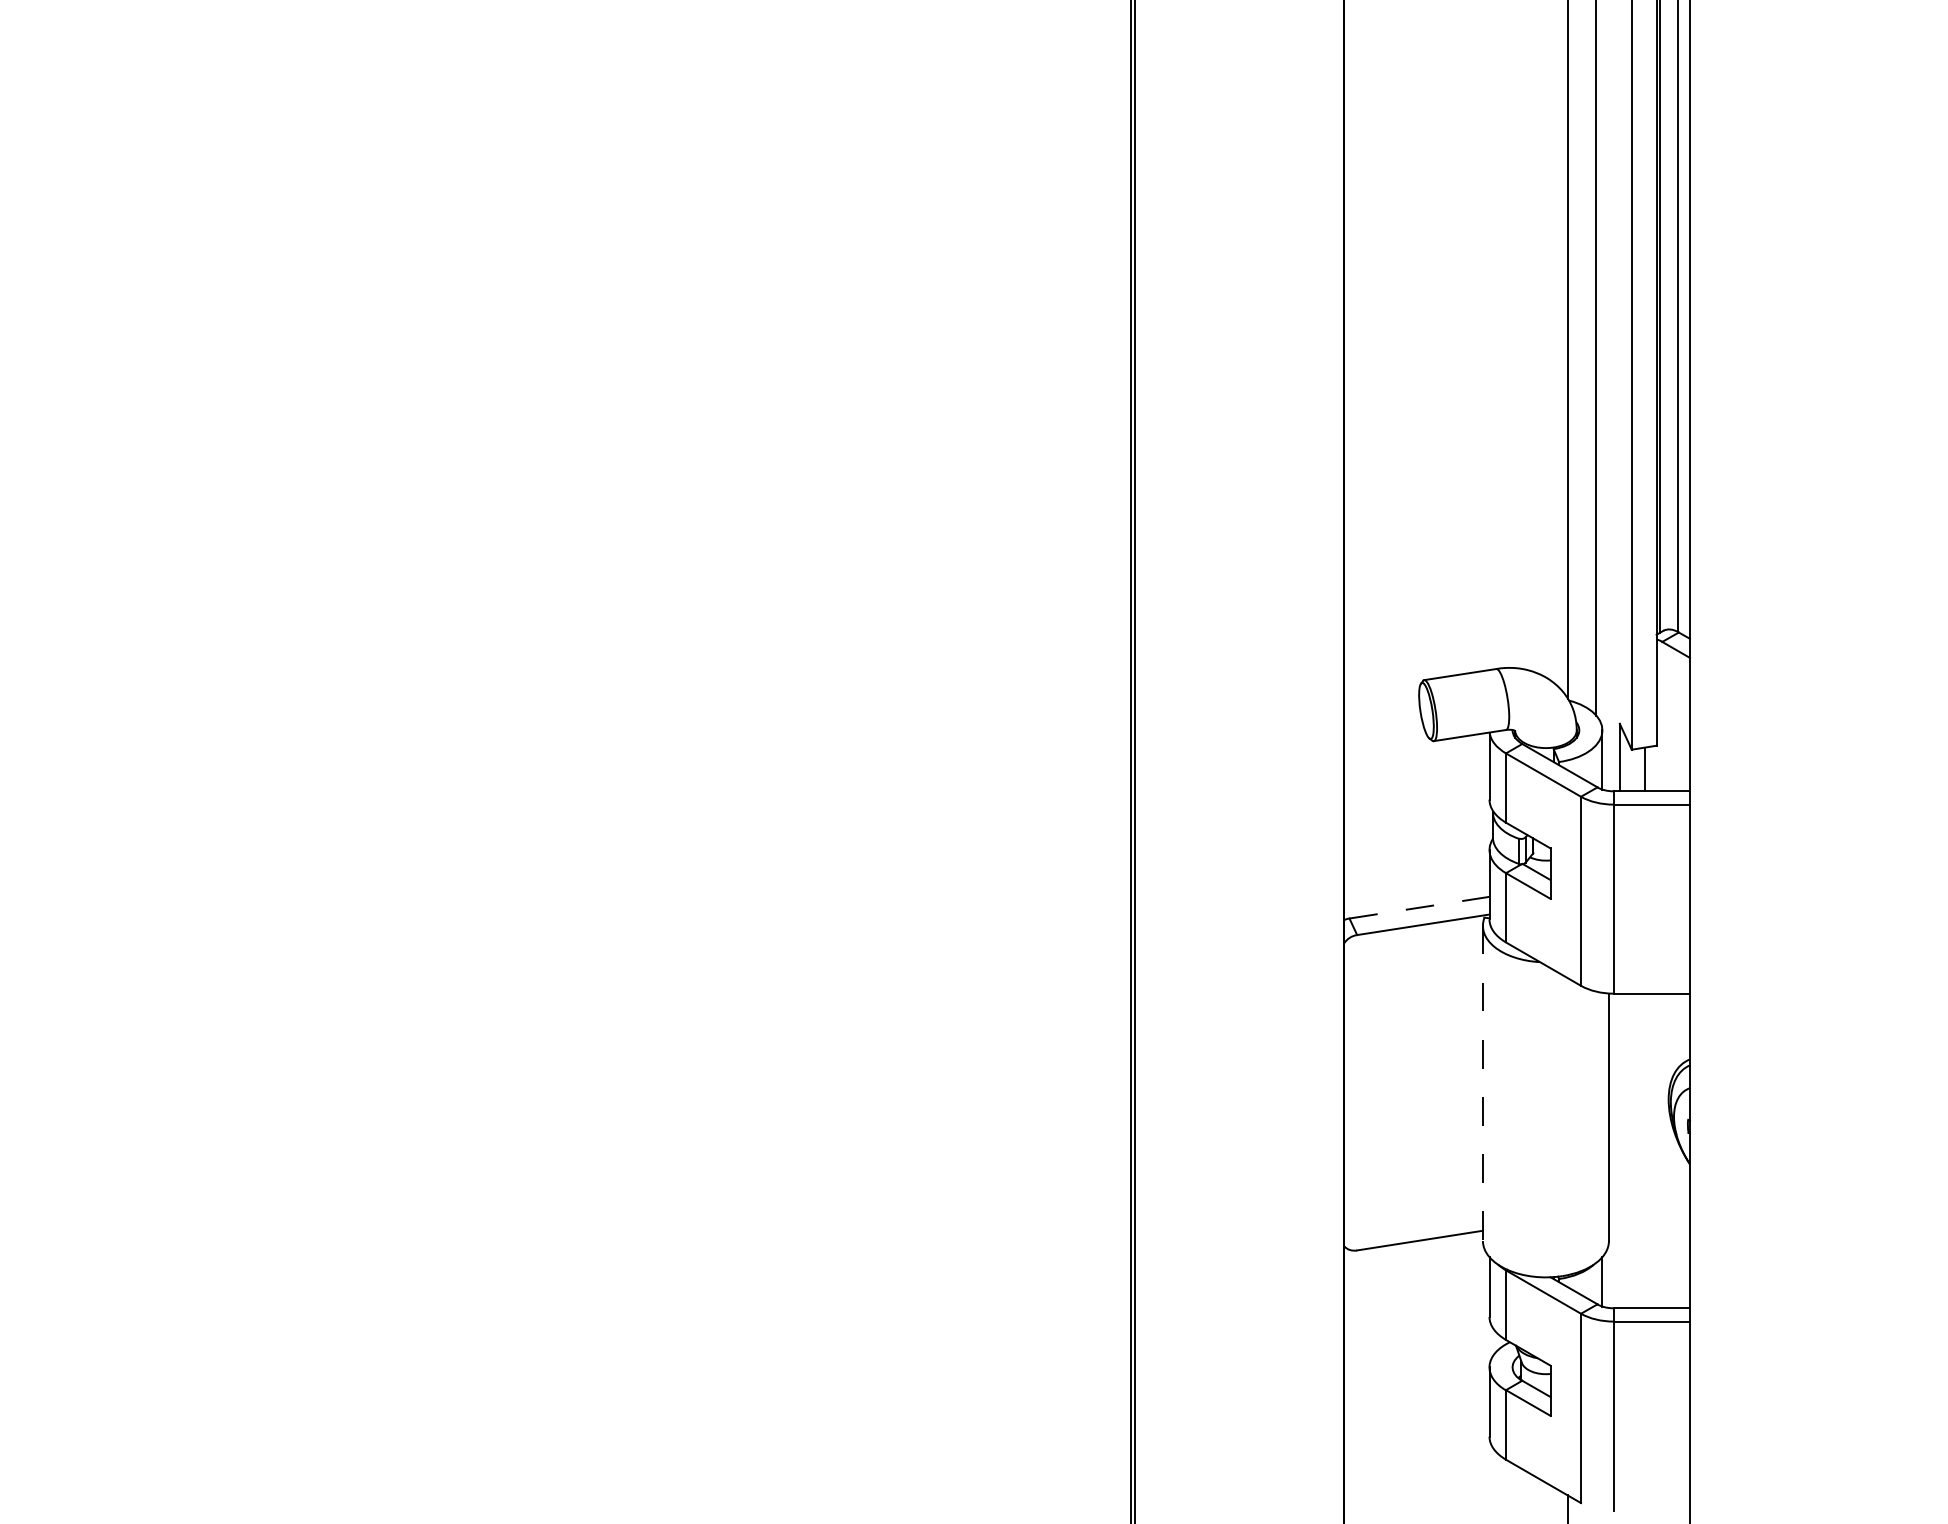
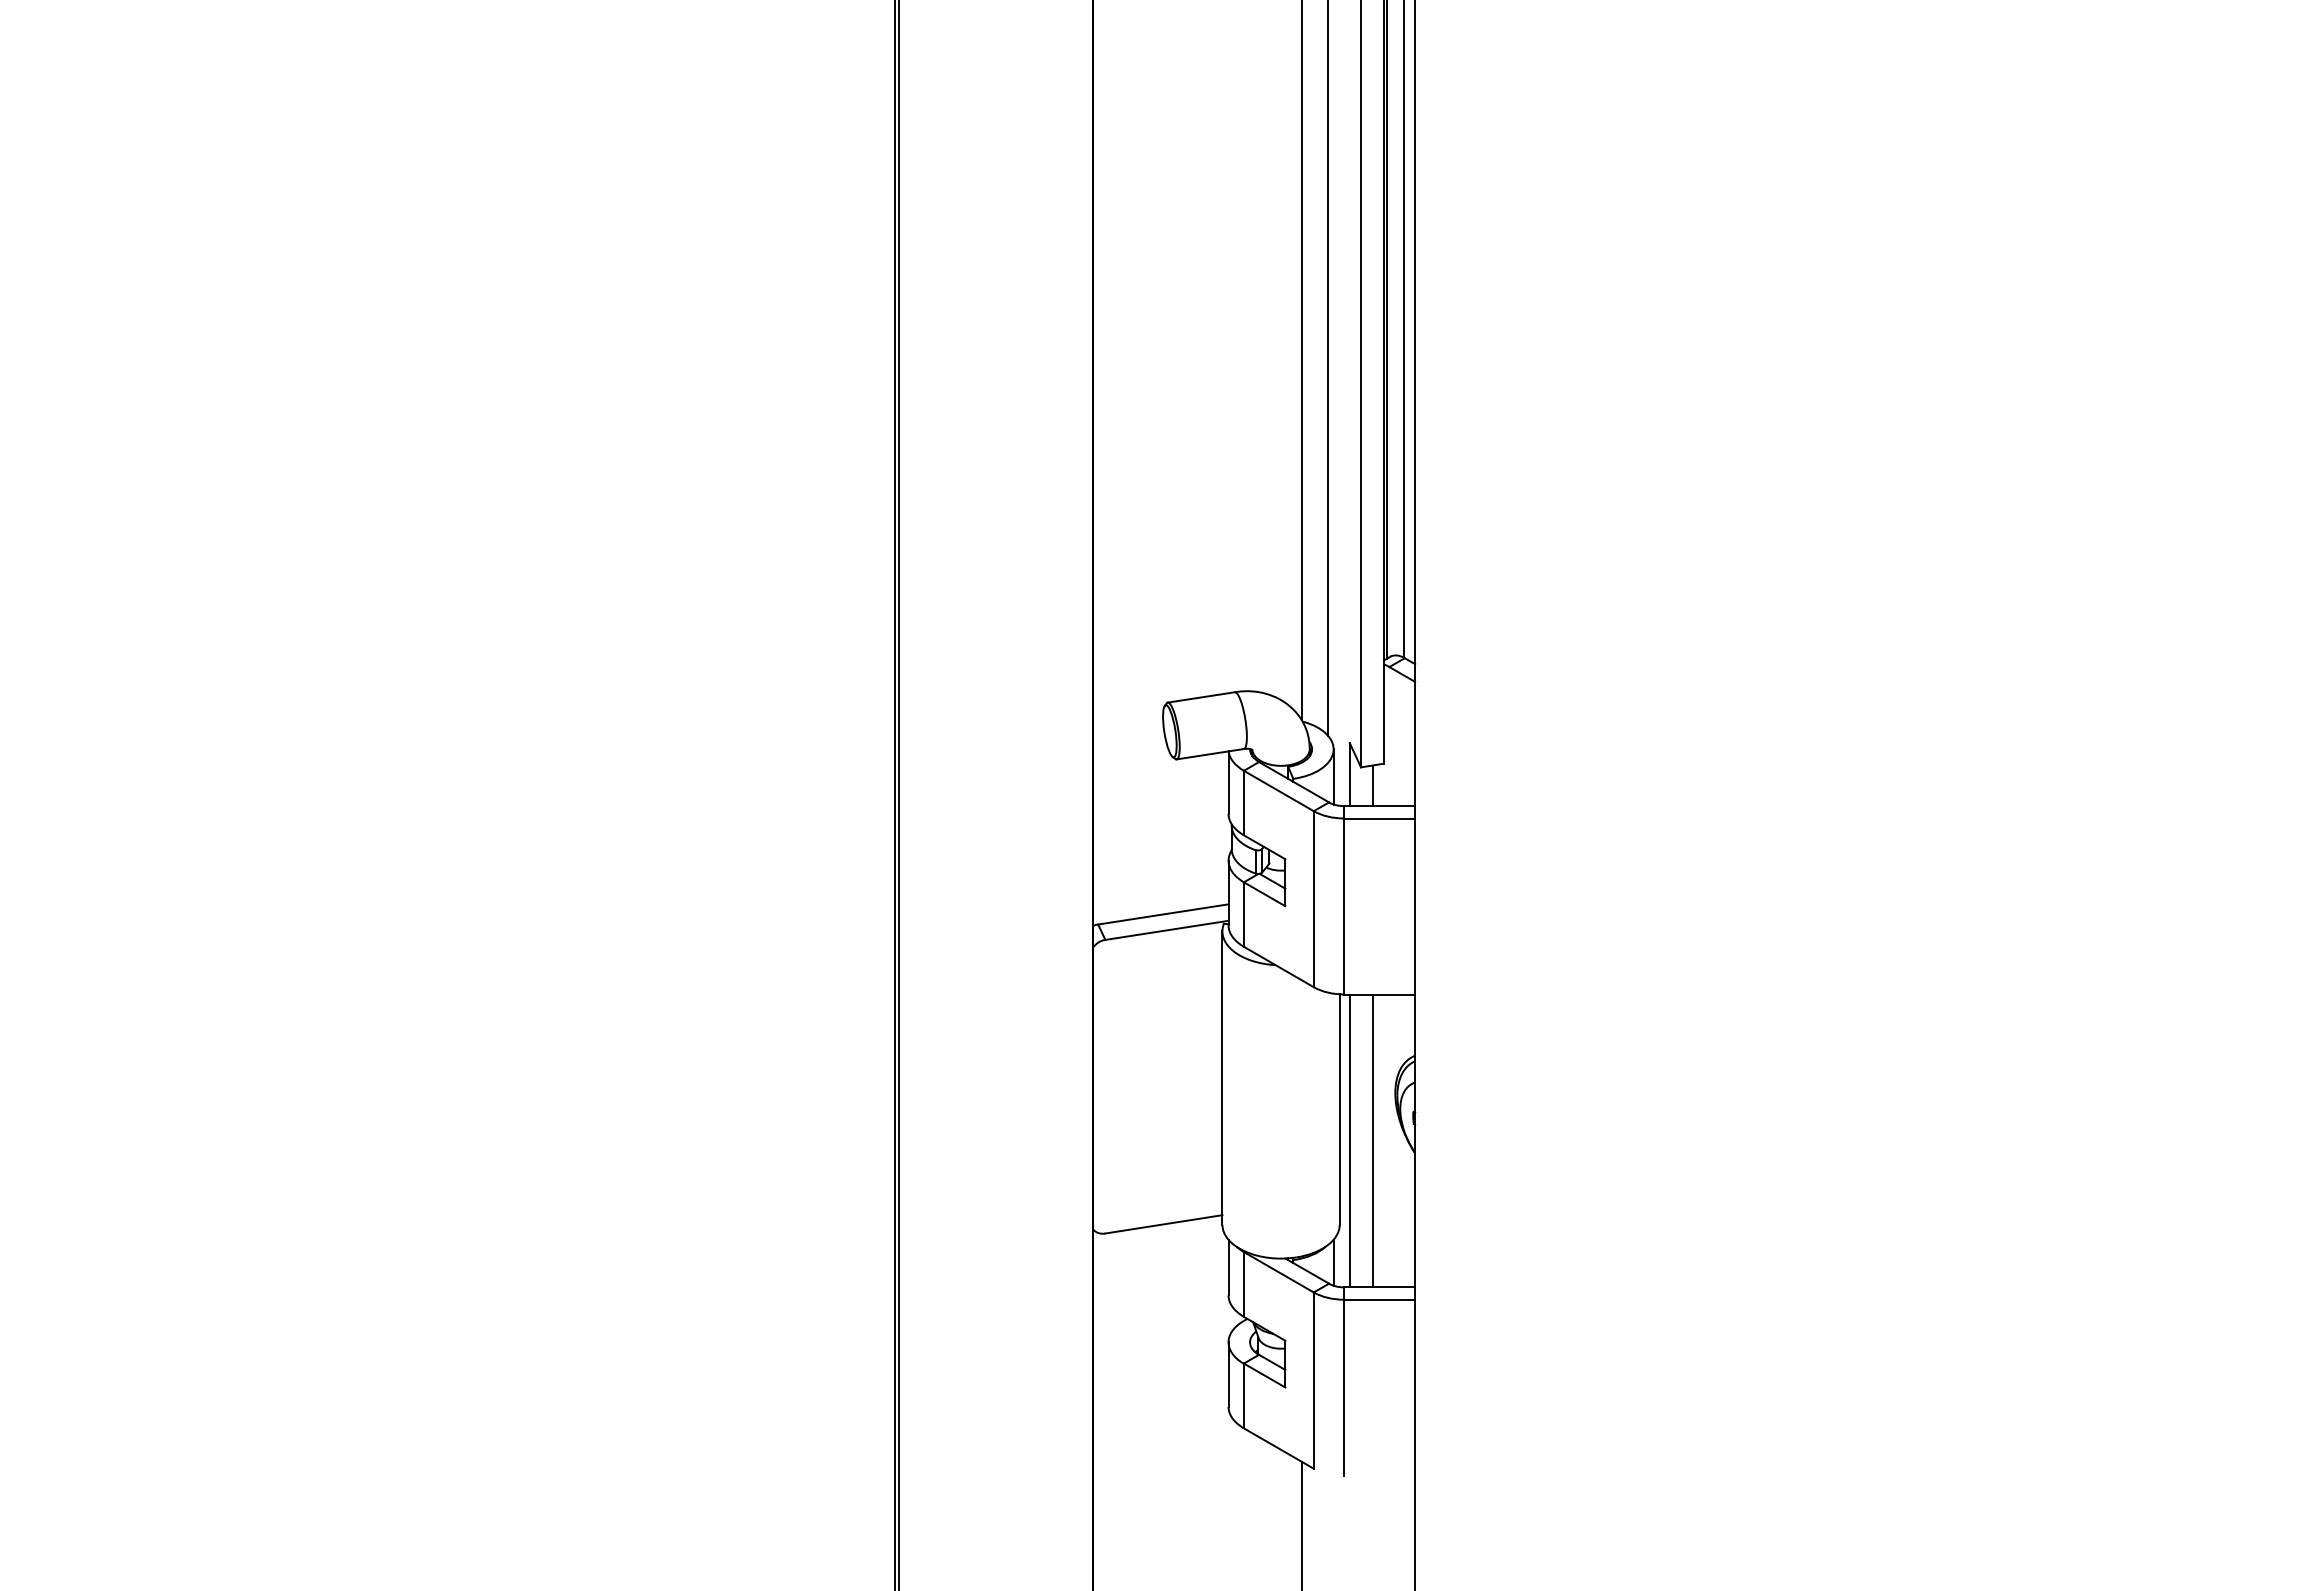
line: (1419, 907) -> (1163, 914), dashed -> solid
line: (1483, 1083) -> (1222, 1078), dashed -> solid
line: (1619, 1150) -> (1349, 1140), added
line: (1644, 1150) -> (1372, 1140), added

